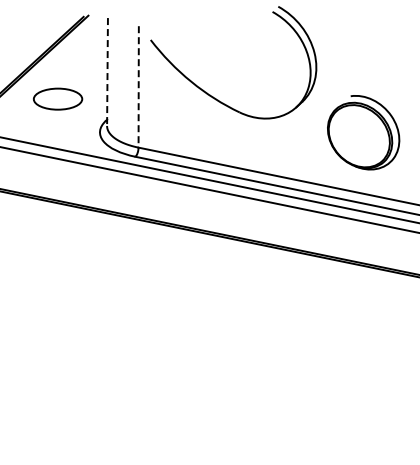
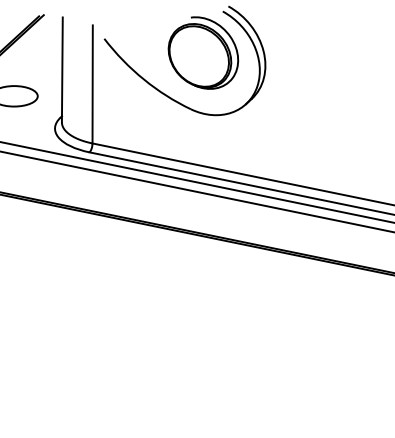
line: (107, 72) -> (62, 70), dashed -> solid
line: (138, 86) -> (92, 84), dashed -> solid
part: (363, 132) -> (203, 52), moved

